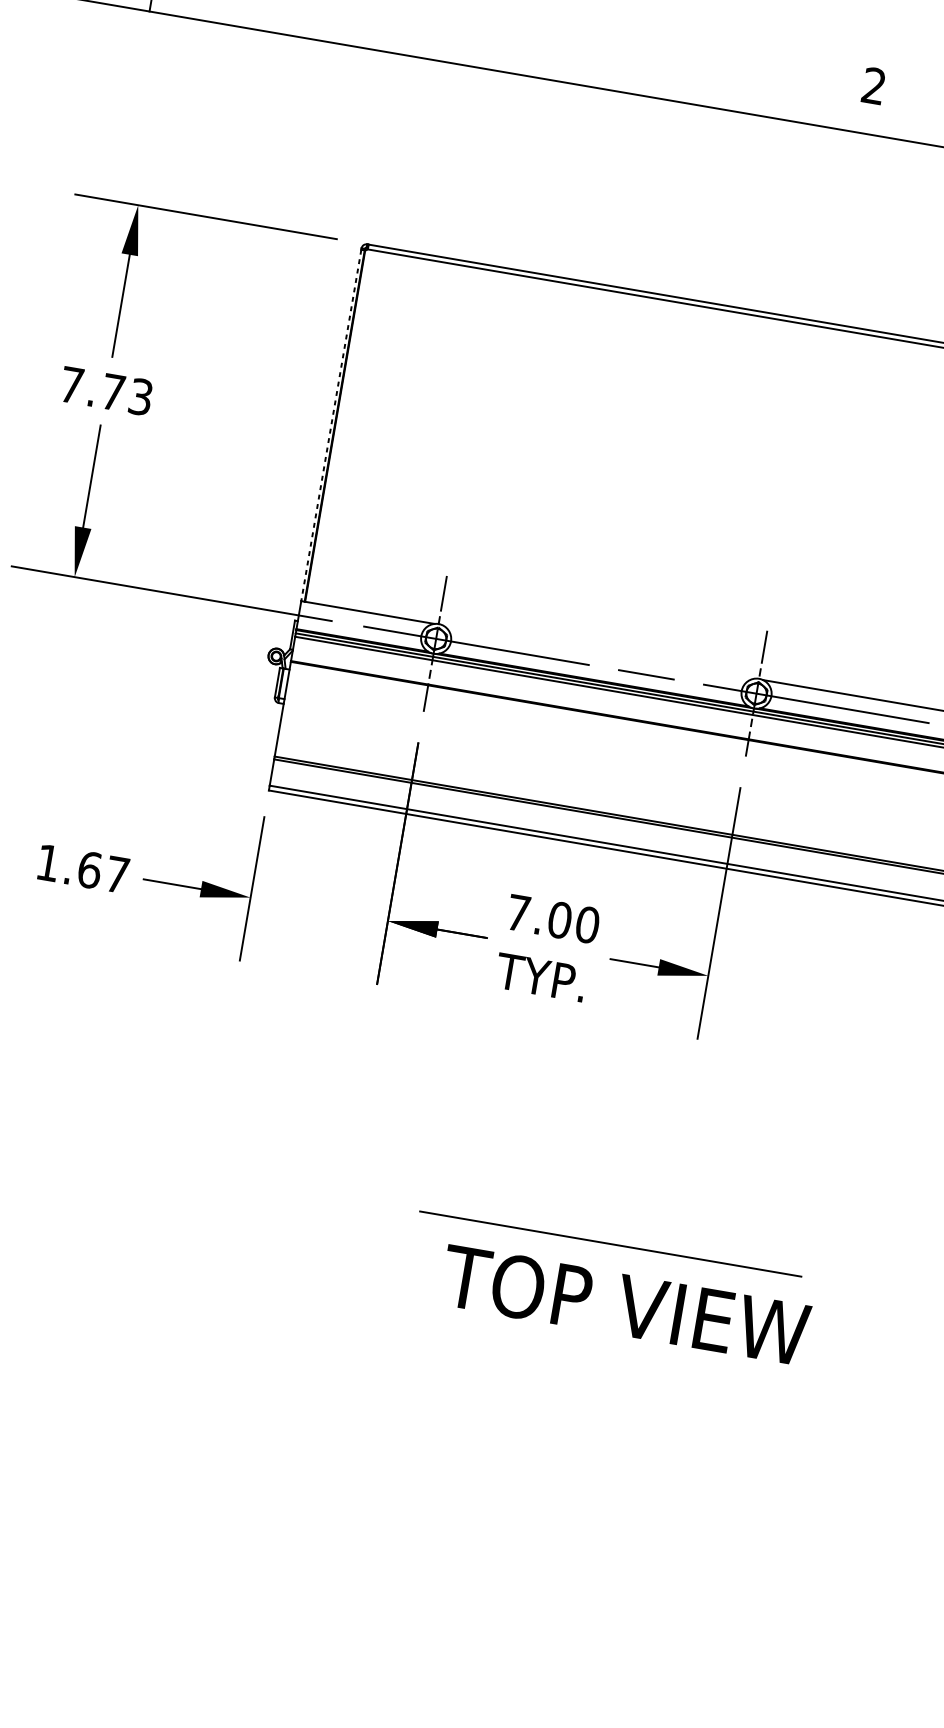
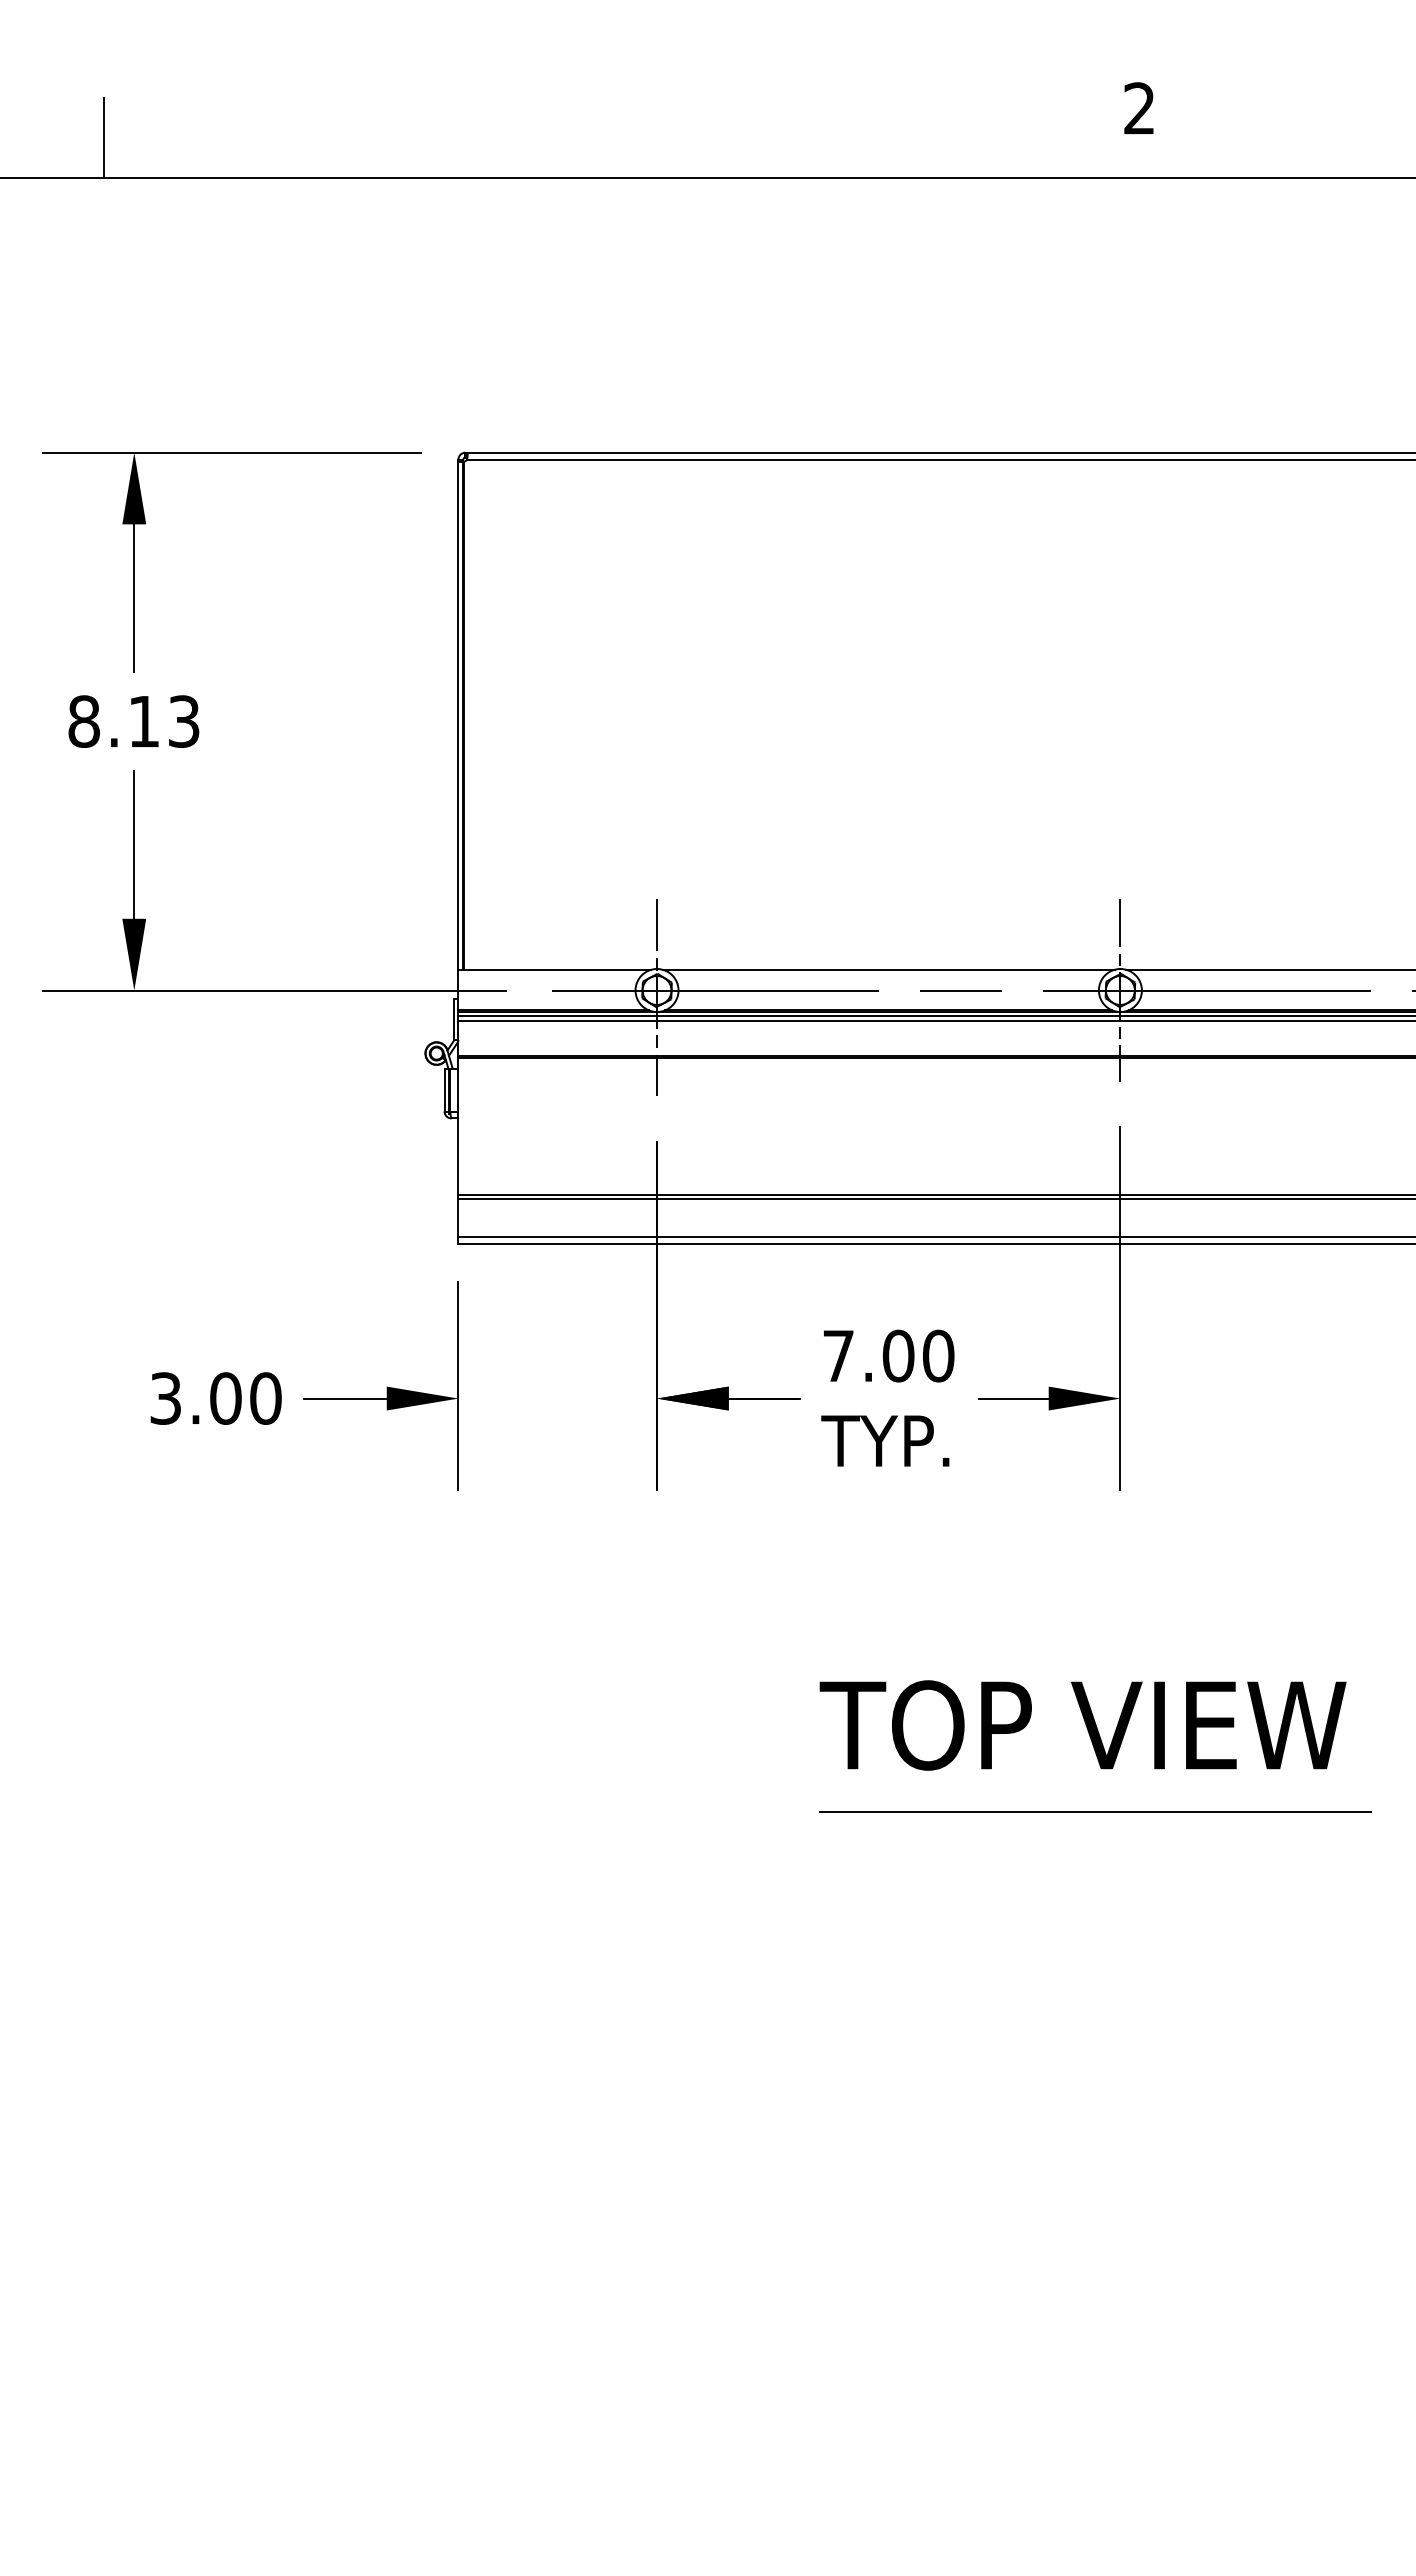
text: (92, 388) -> (113, 721), 7.73 -> 8.13
line: (331, 425) -> (458, 716), dashed -> solid
line: (598, 651) -> (888, 969), added
text: (82, 868) -> (215, 1398), 1.67 -> 3.00
line: (610, 1243) -> (1095, 1811), moved
text: (625, 1305) -> (1082, 1725), moved

